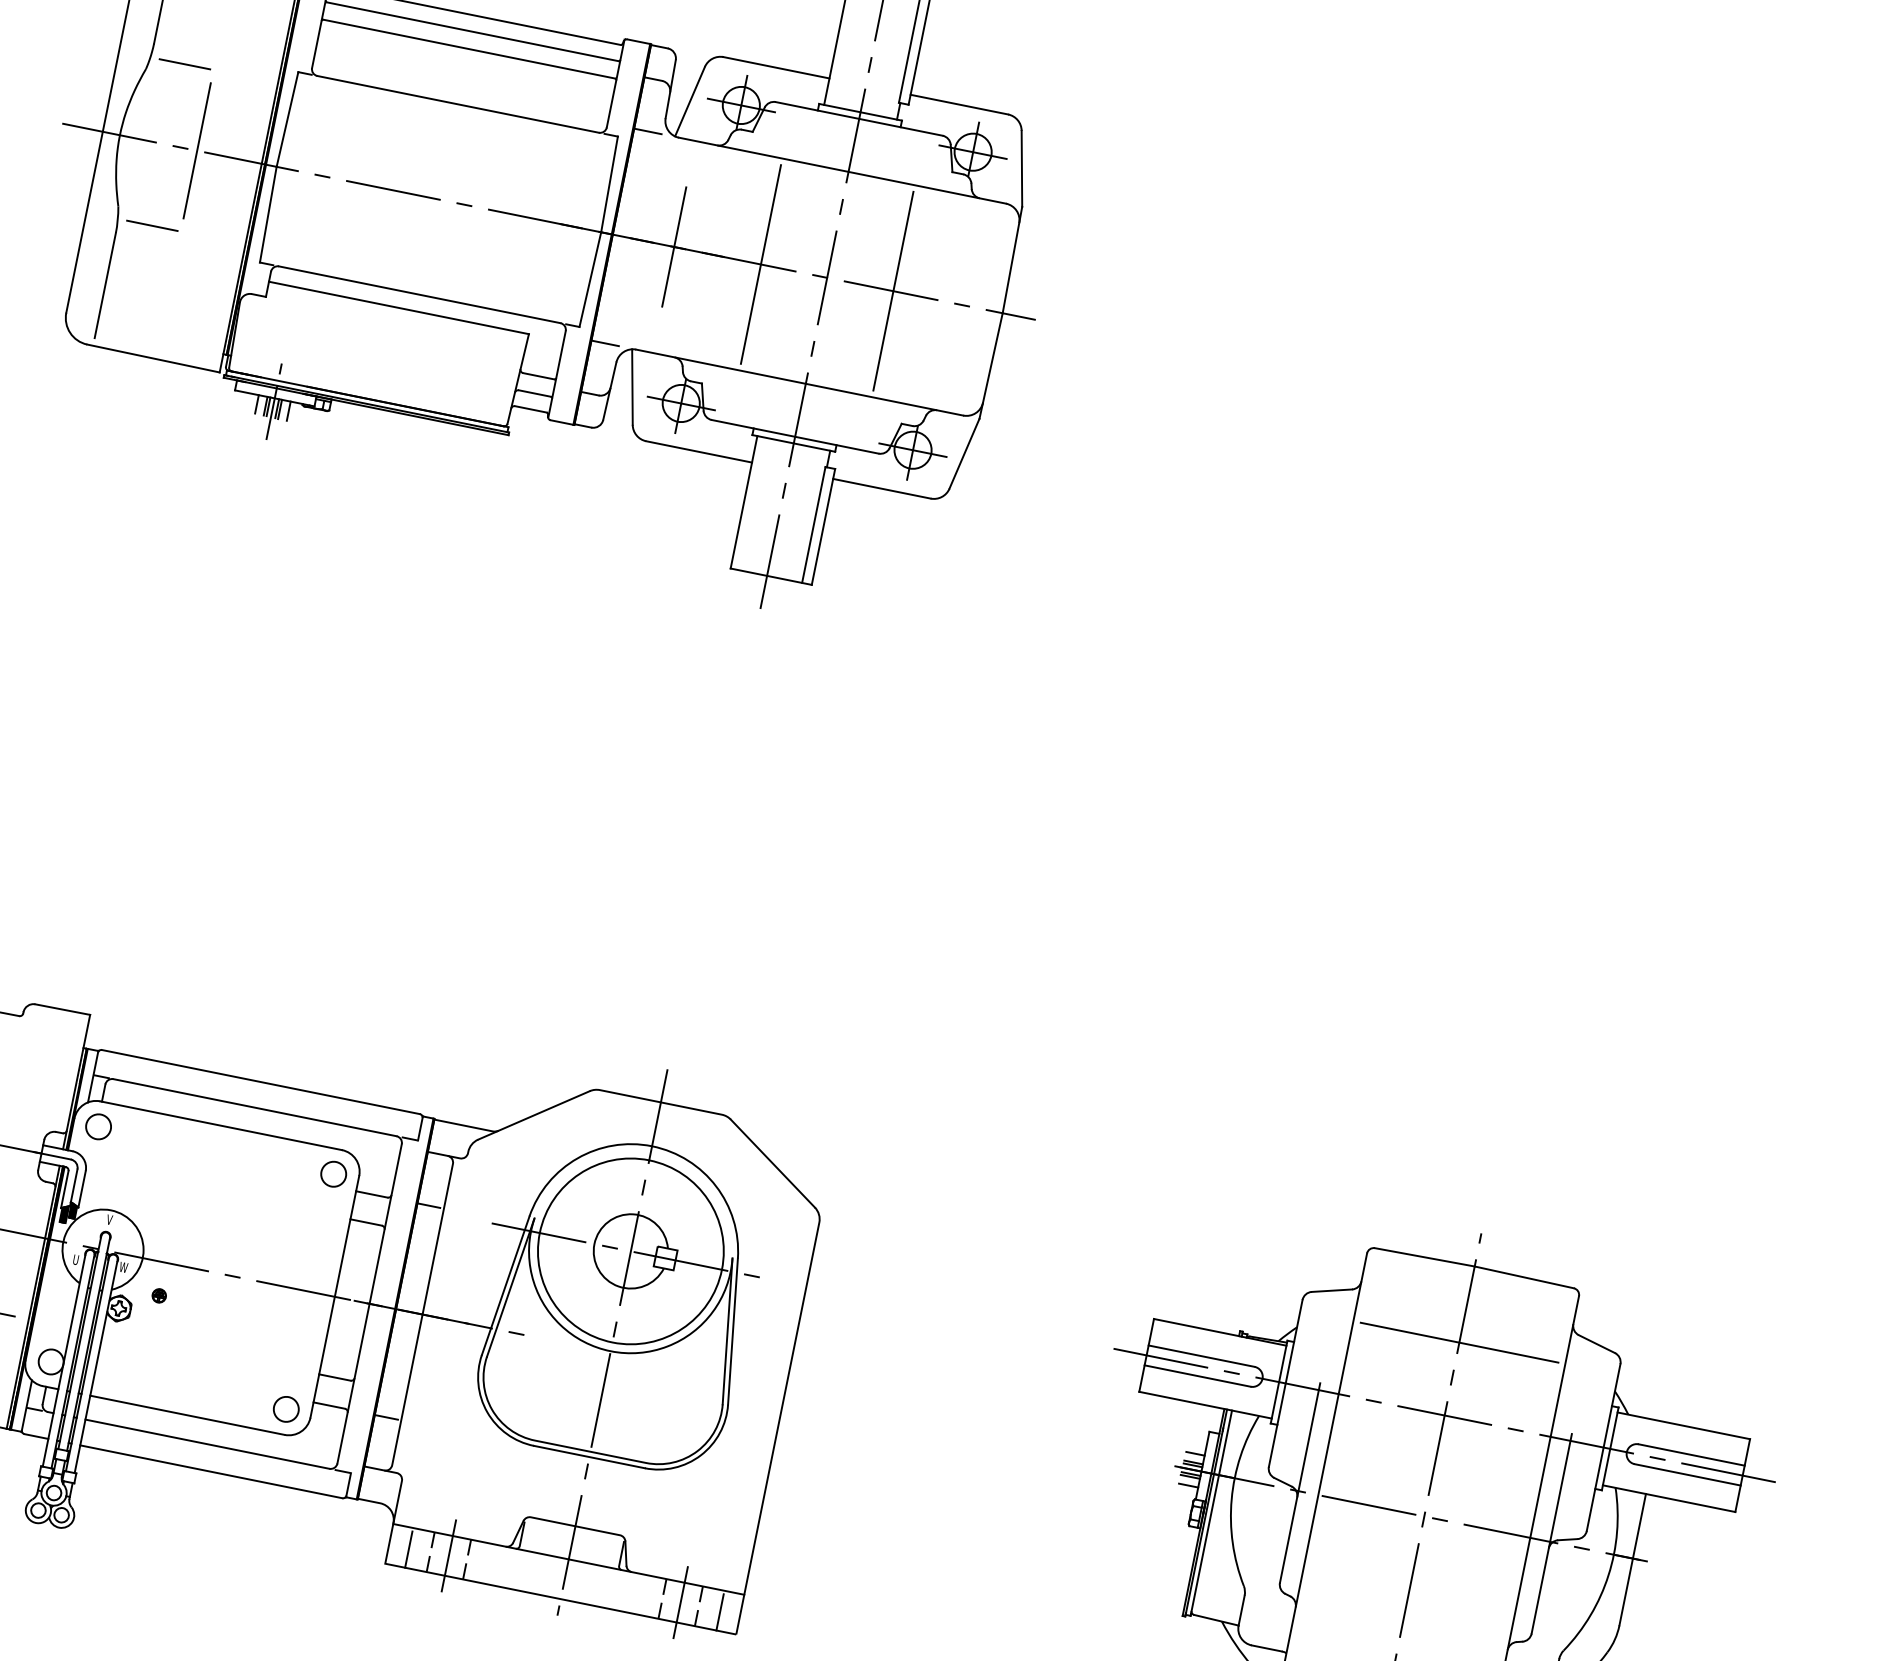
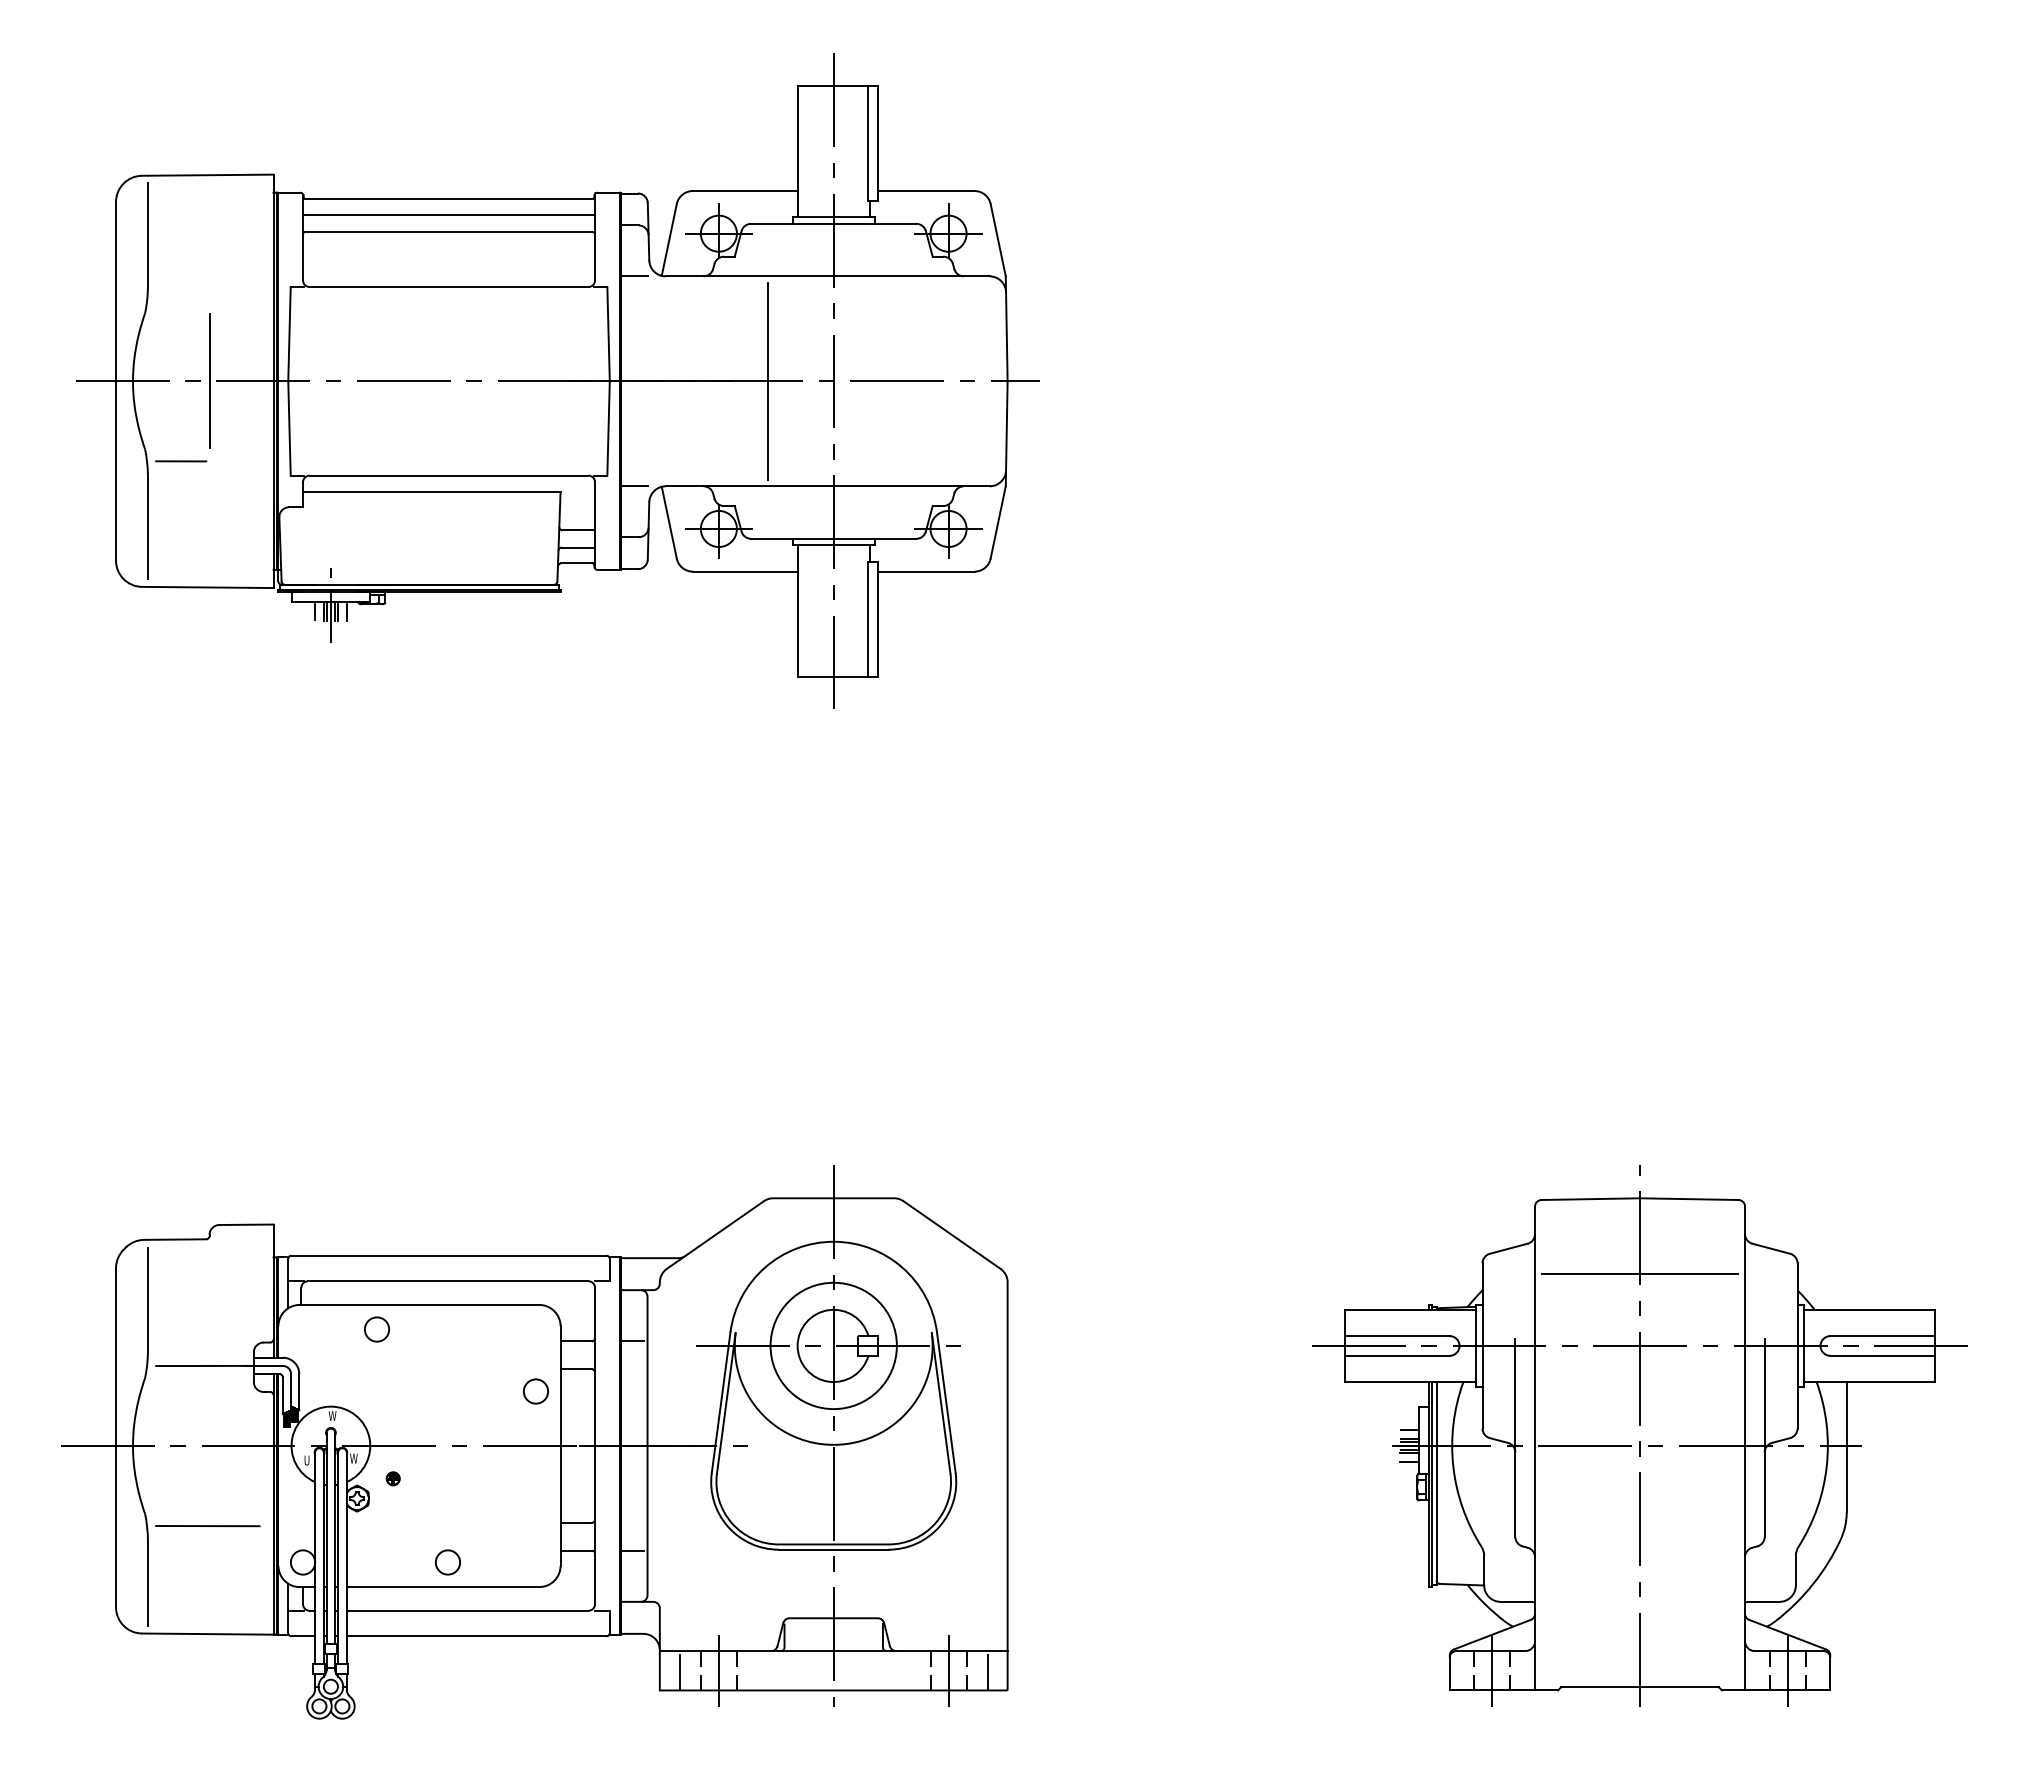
line: (185, 64) -> (181, 301), removed
line: (674, 247) -> (682, 381), removed
line: (893, 290) -> (899, 380), removed
circle: (99, 1126) -> (377, 1329), moved
circle: (333, 1174) -> (535, 1391), moved
text: (110, 1219) -> (332, 1415), V -> W
circle: (630, 1250) -> (833, 1345), size x0.7
circle: (285, 1409) -> (447, 1562), moved

